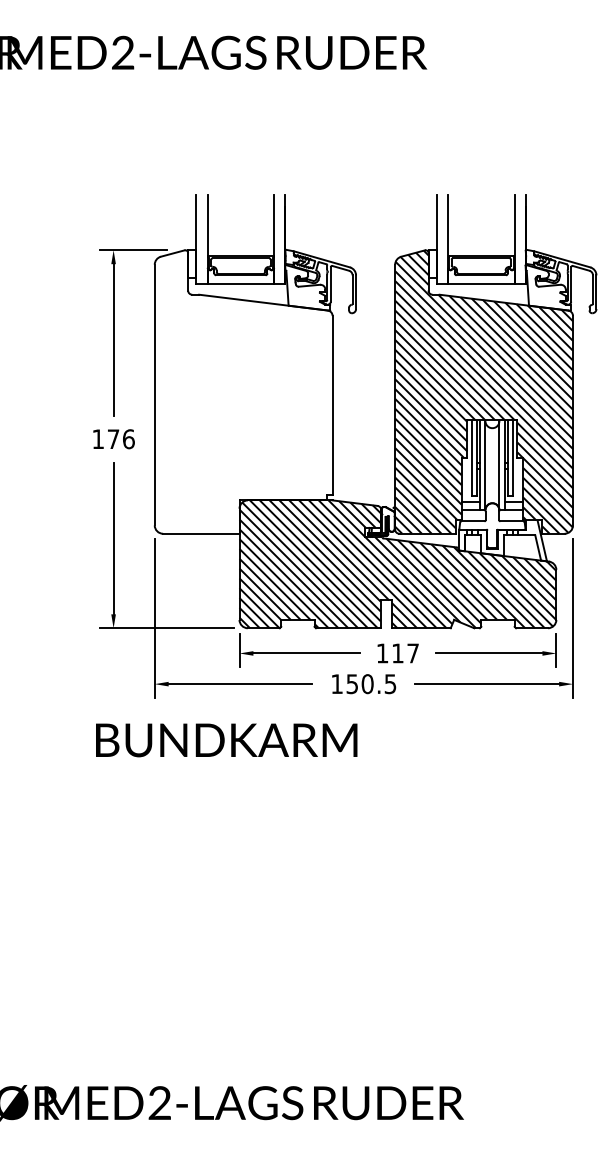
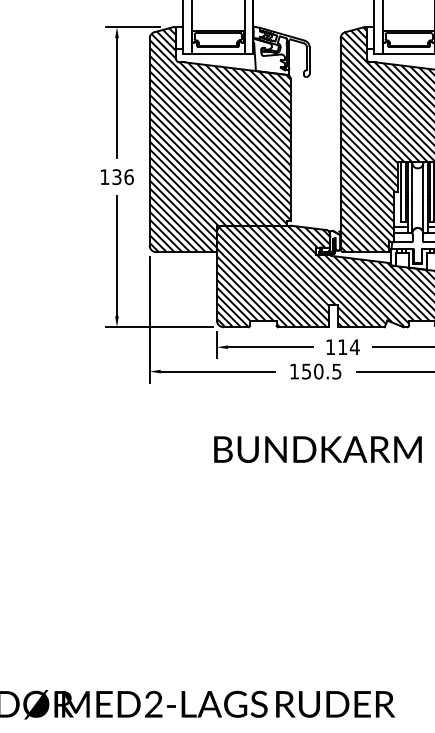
hatch: (243, 392) -> (220, 140), added
text: (113, 439) -> (116, 177), 176 -> 136
text: (412, 653) -> (354, 347), 117 -> 114
text: (226, 740) -> (317, 449), moved

